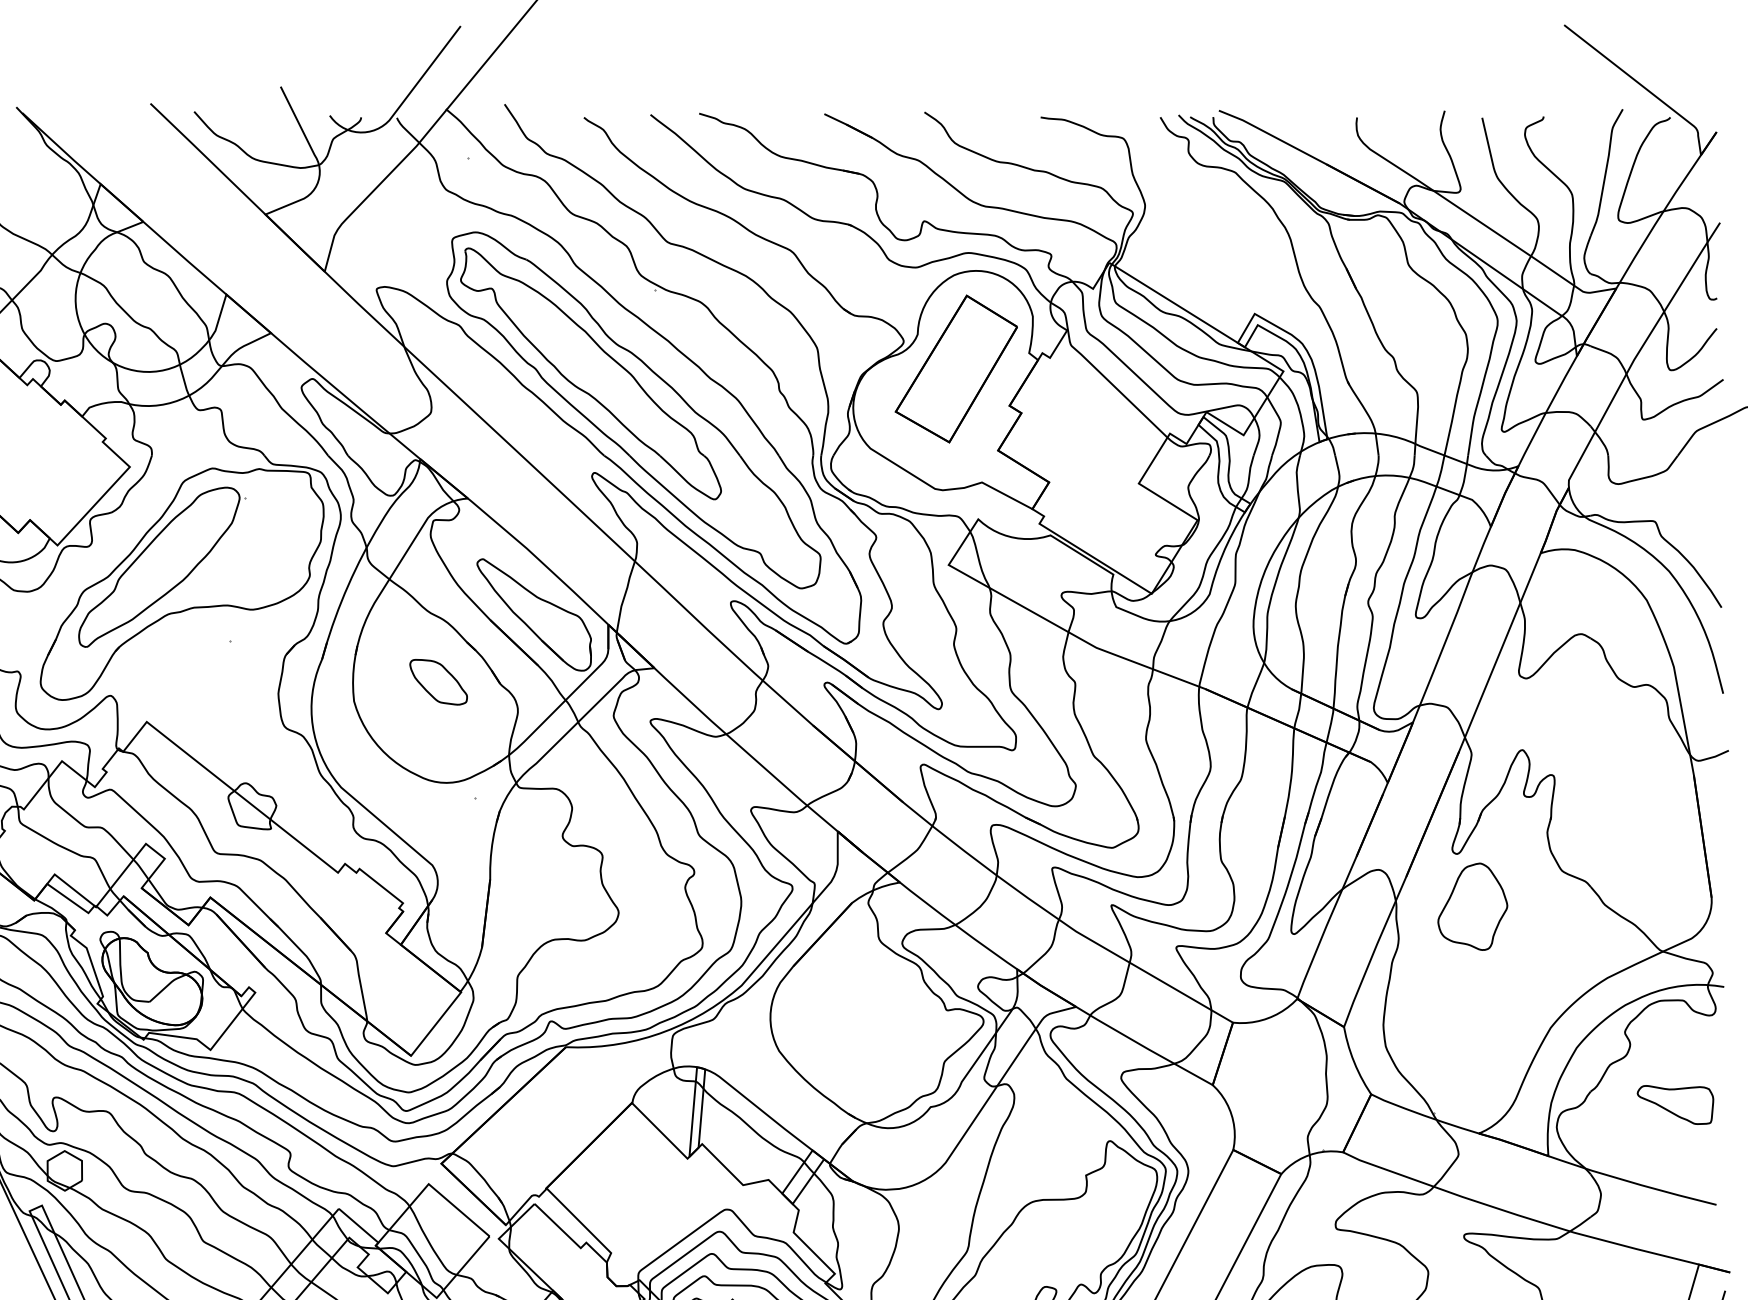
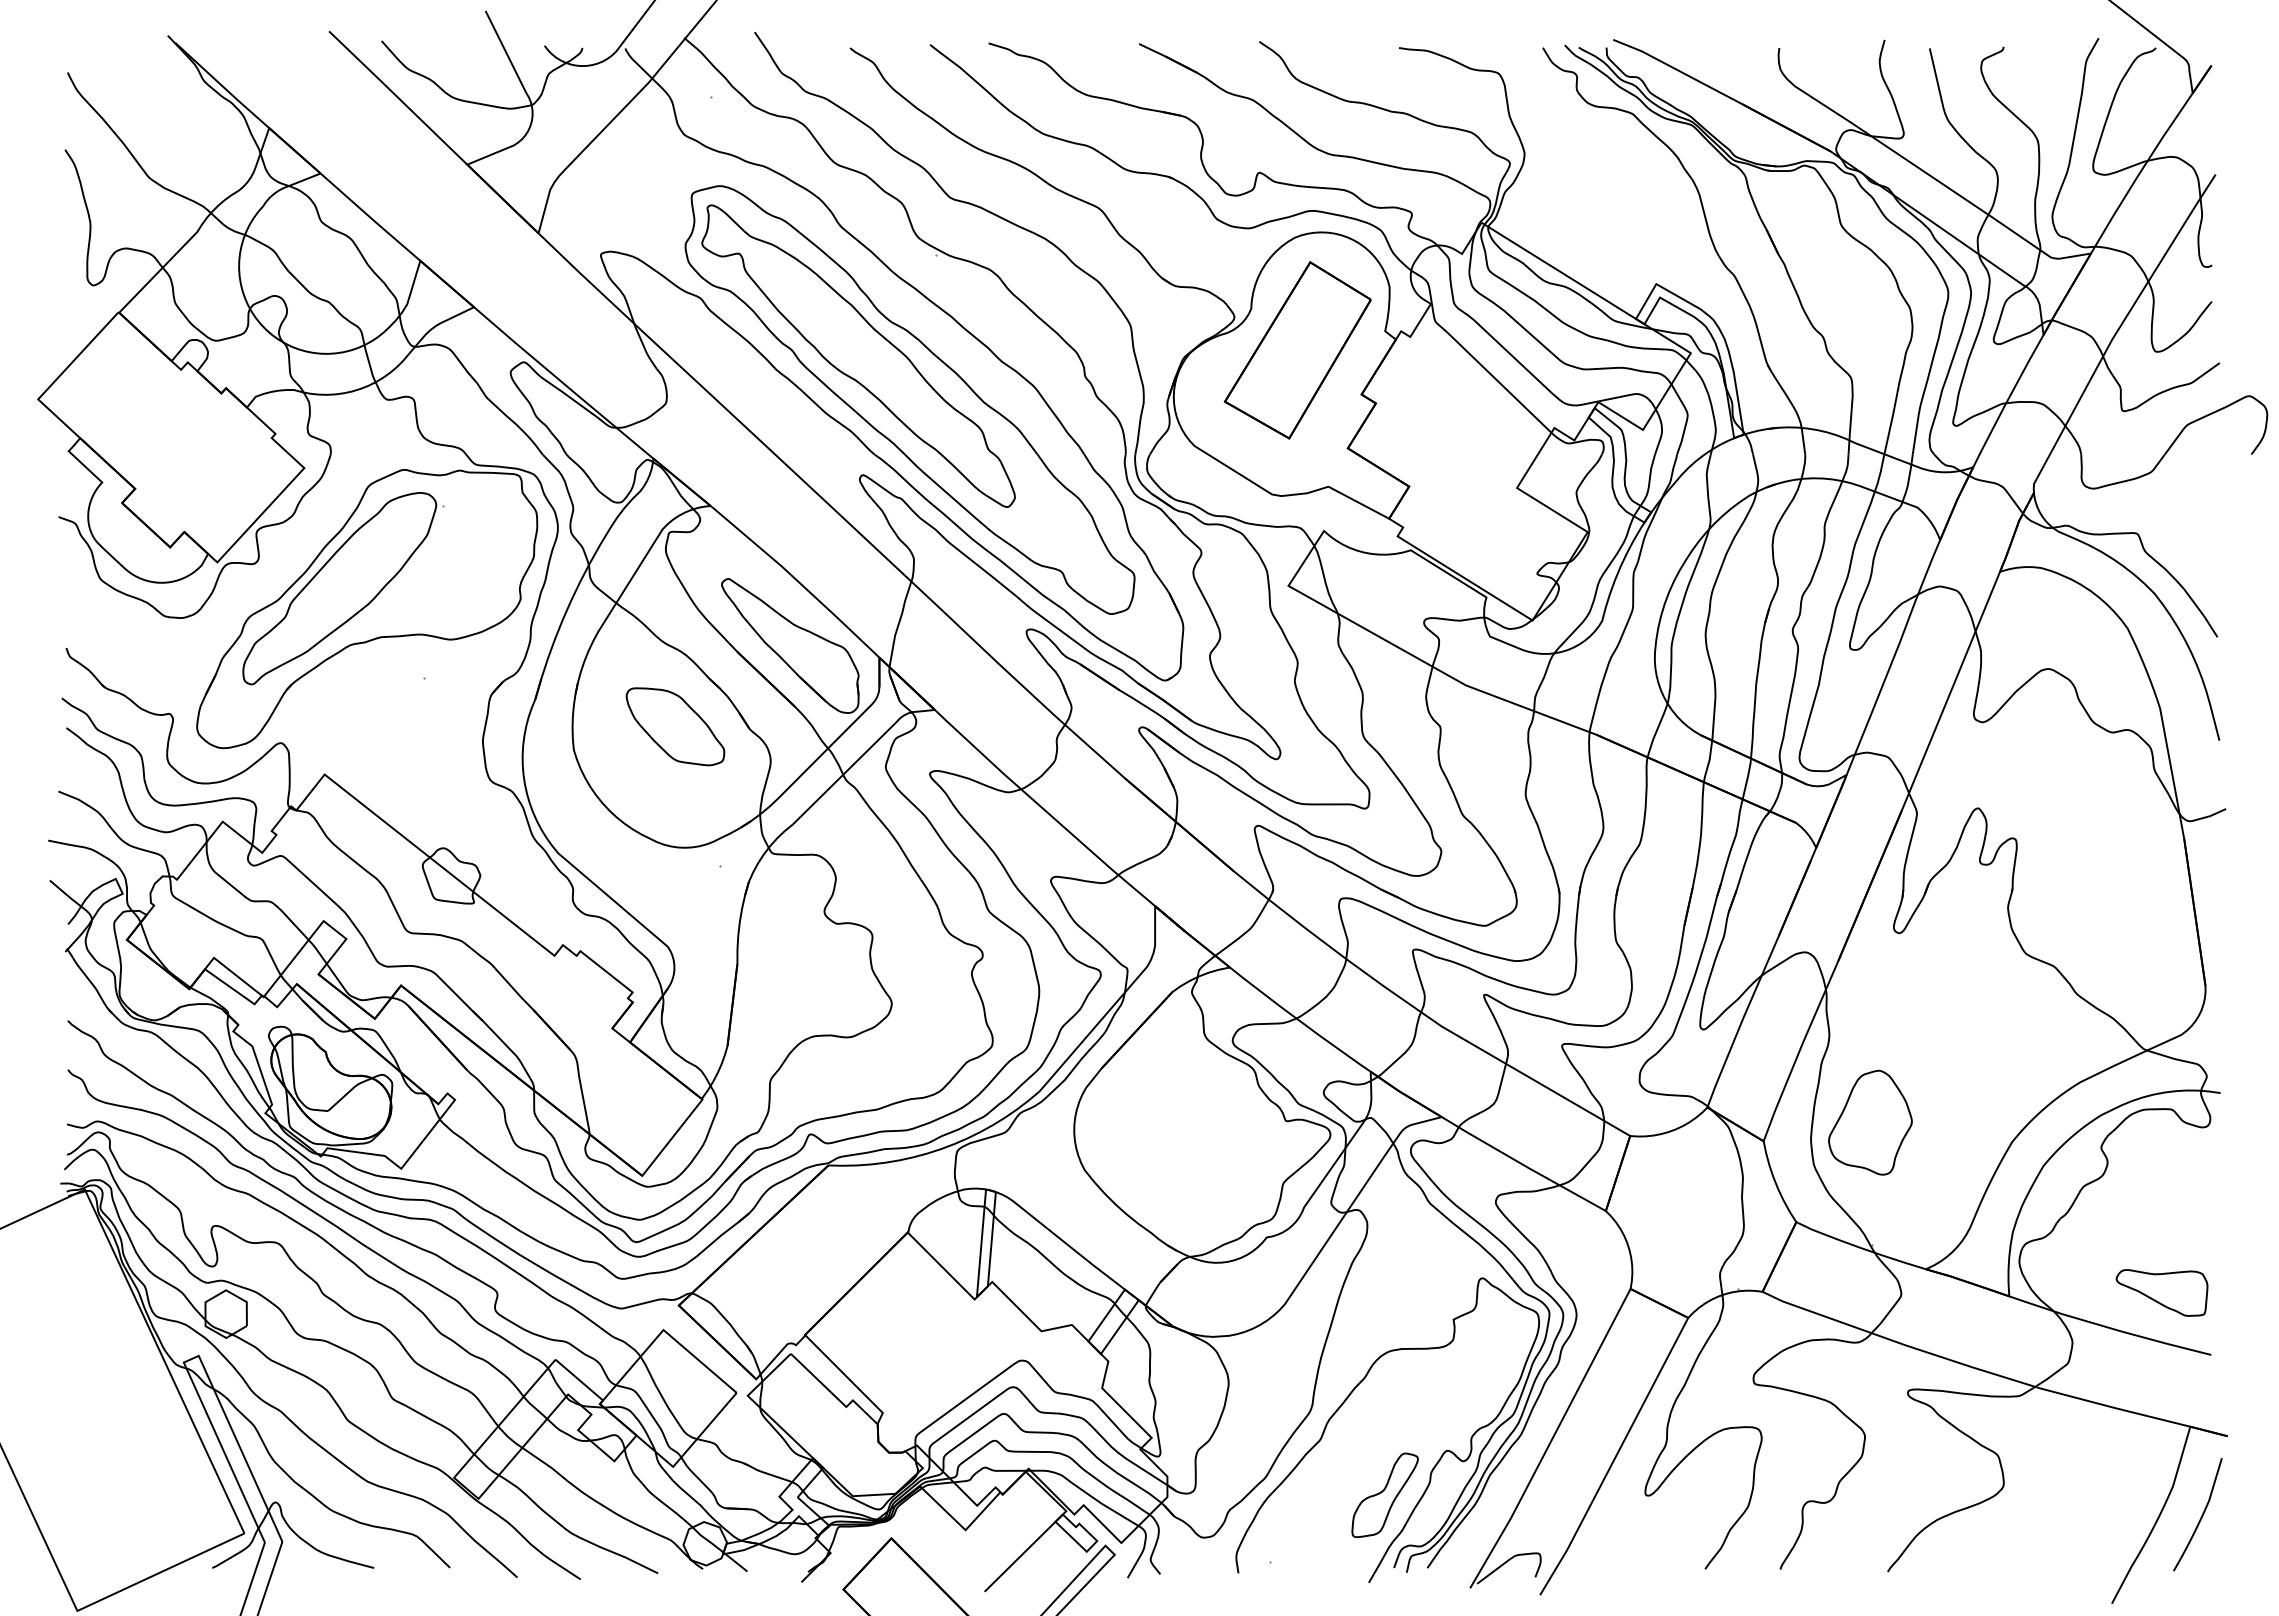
part: (438, 681) -> (675, 726), size x1.43
part: (1472, 906) -> (1870, 1122), moved
part: (1675, 1104) -> (2161, 1292), moved

